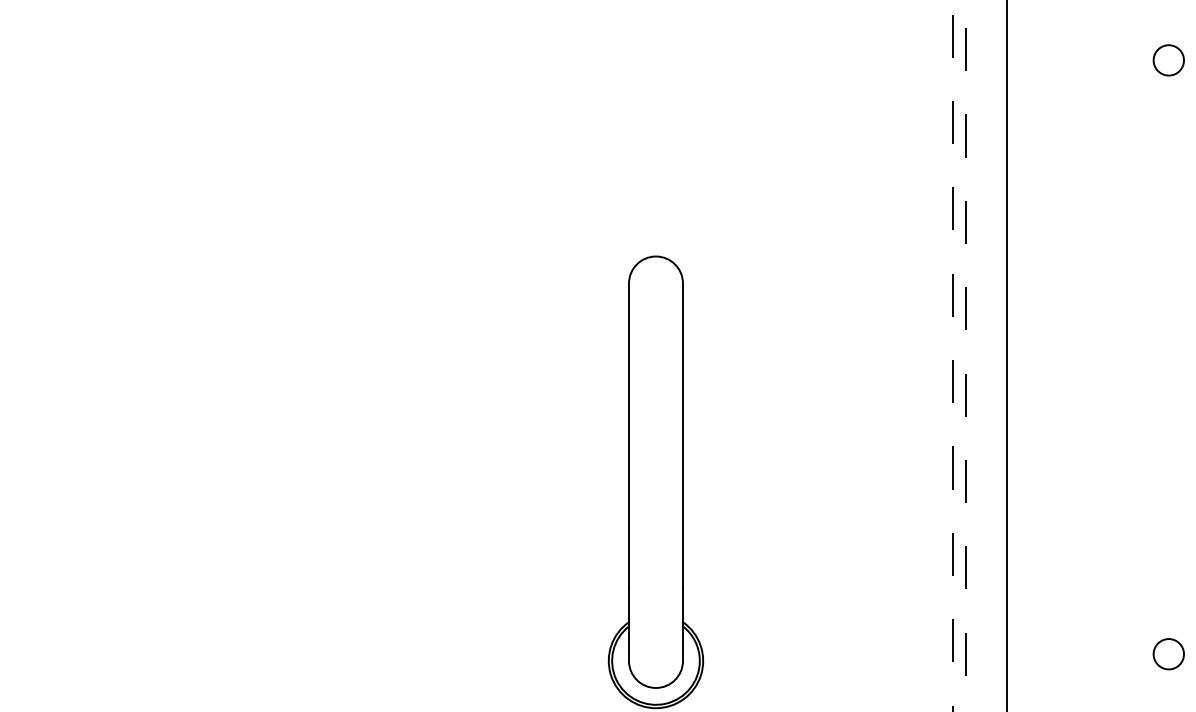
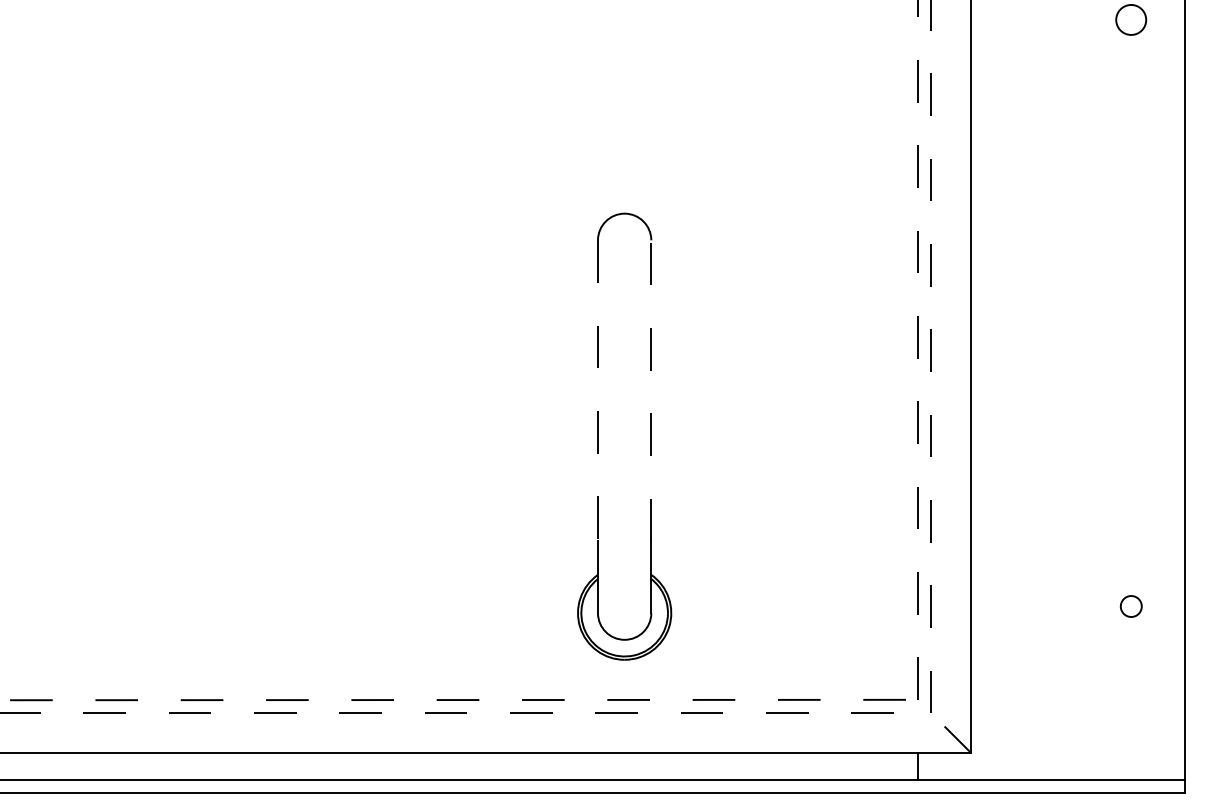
line: (683, 435) -> (651, 390), solid -> dashed
line: (628, 436) -> (597, 391), solid -> dashed
circle: (1169, 654) -> (1131, 606), size x0.7

